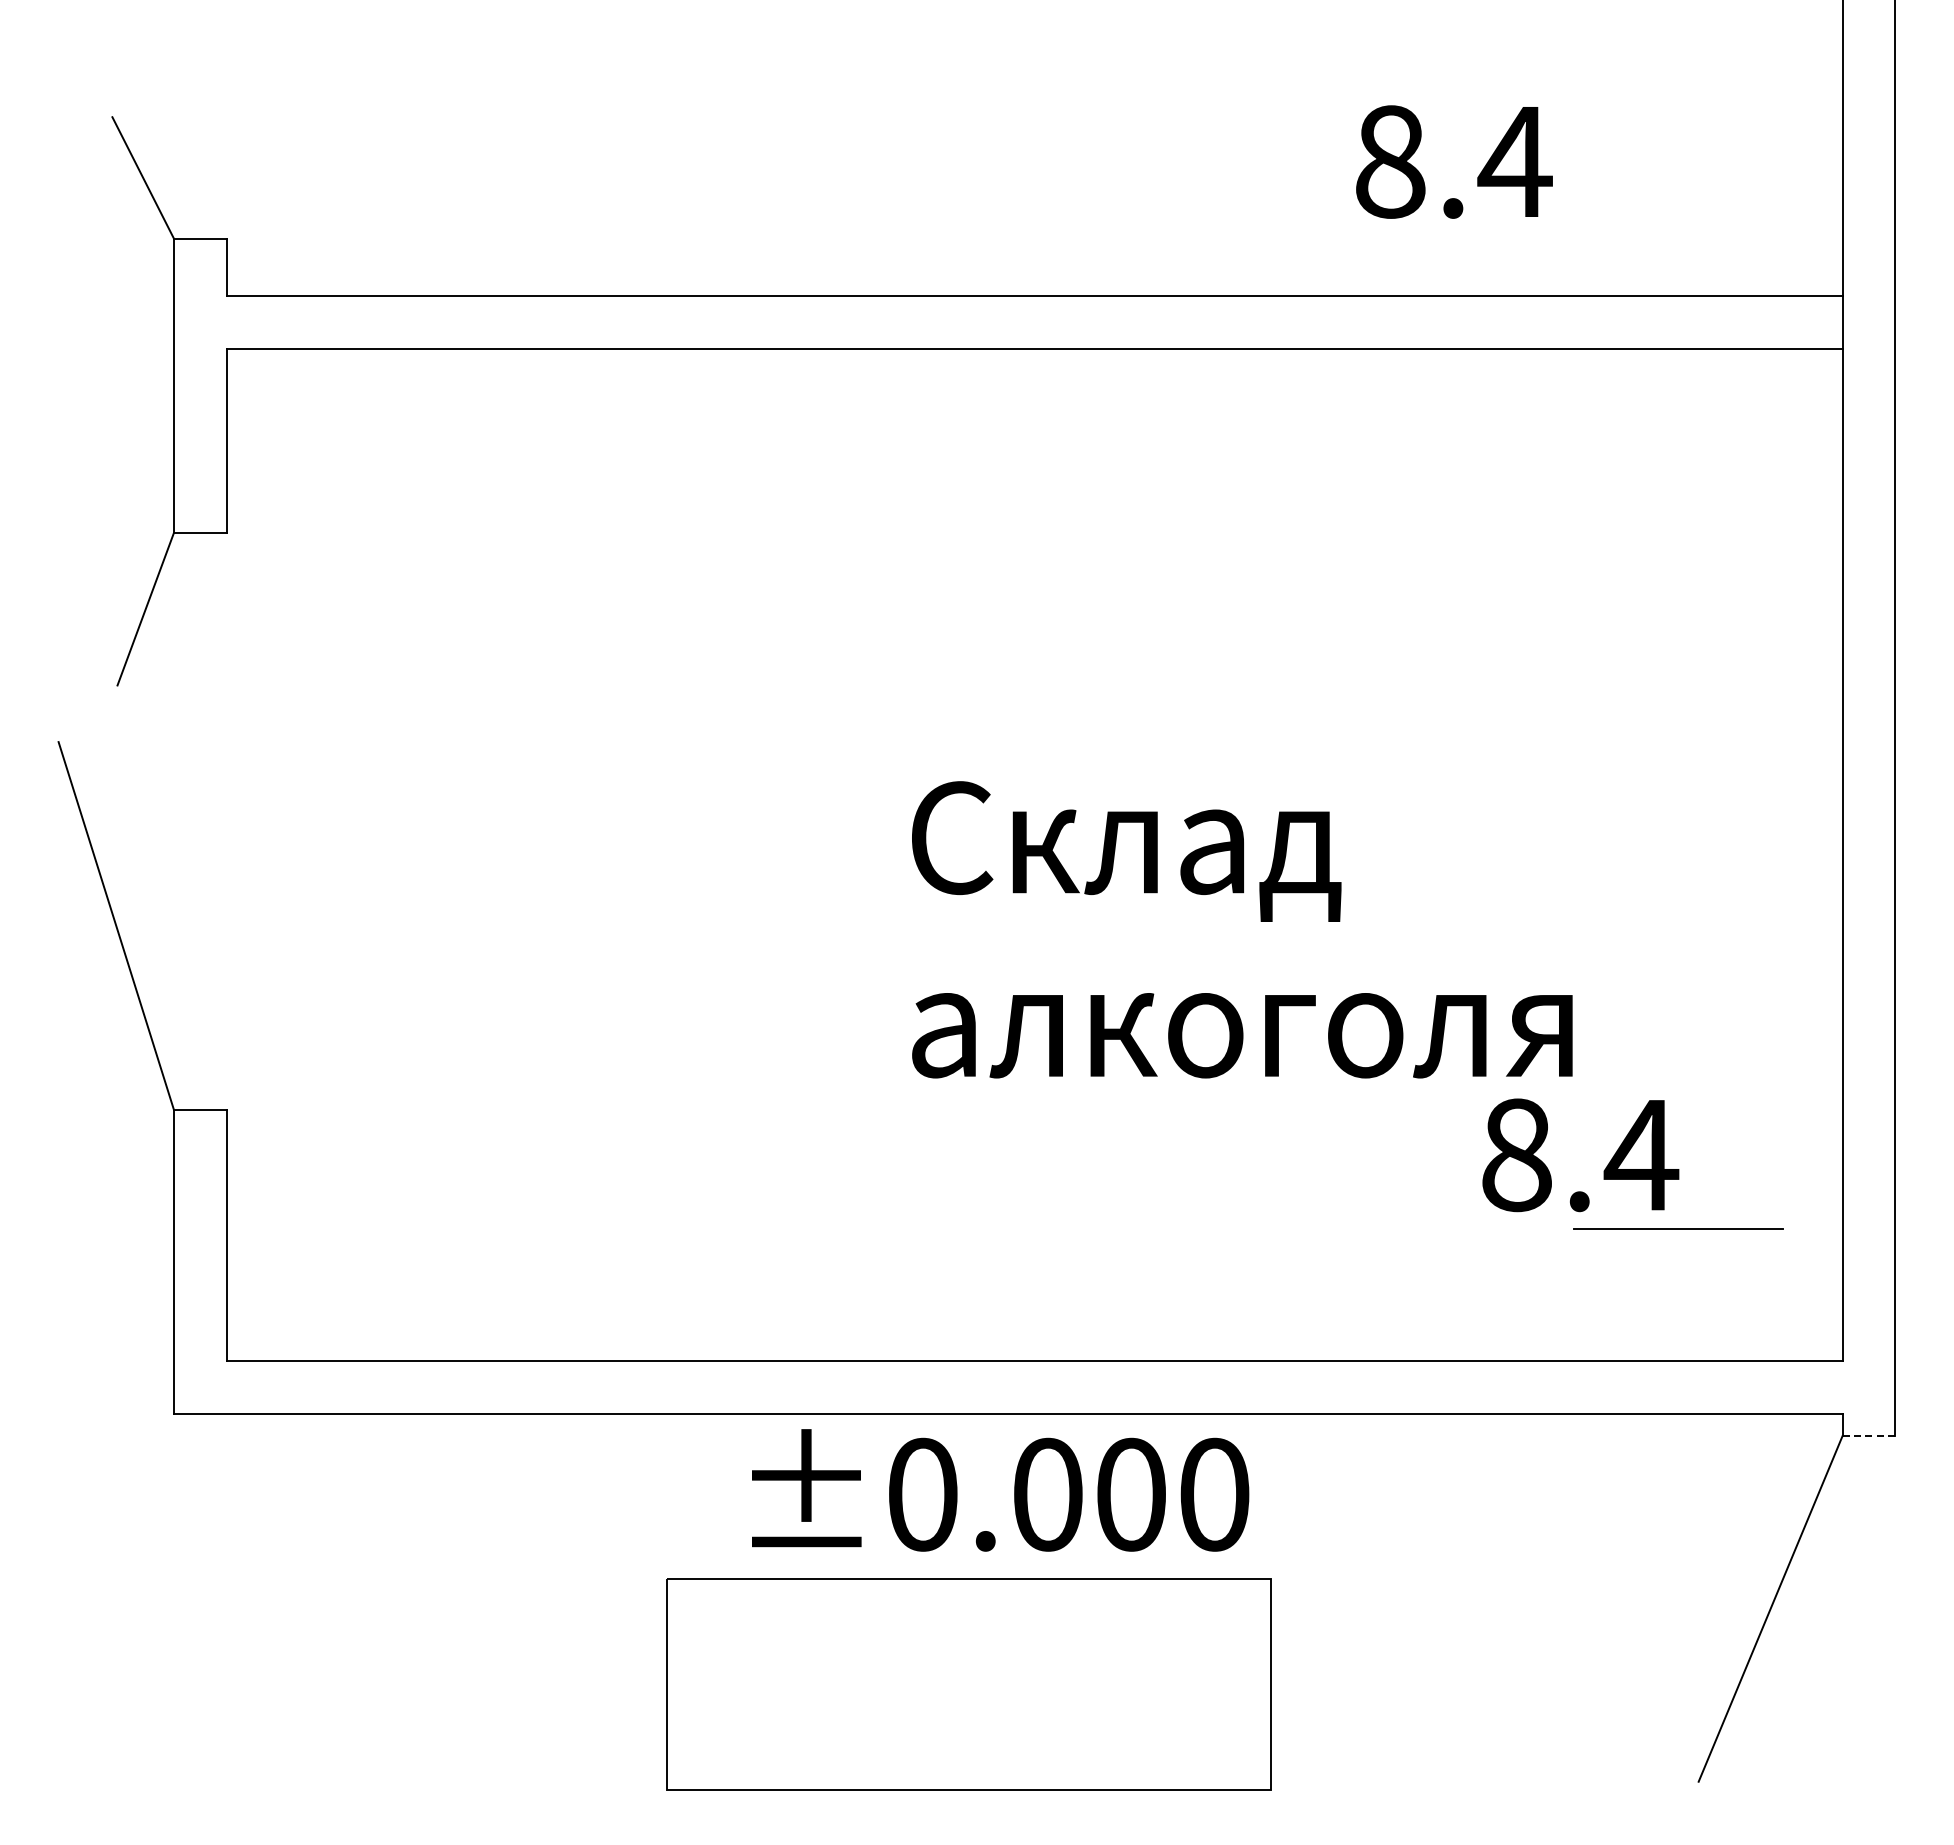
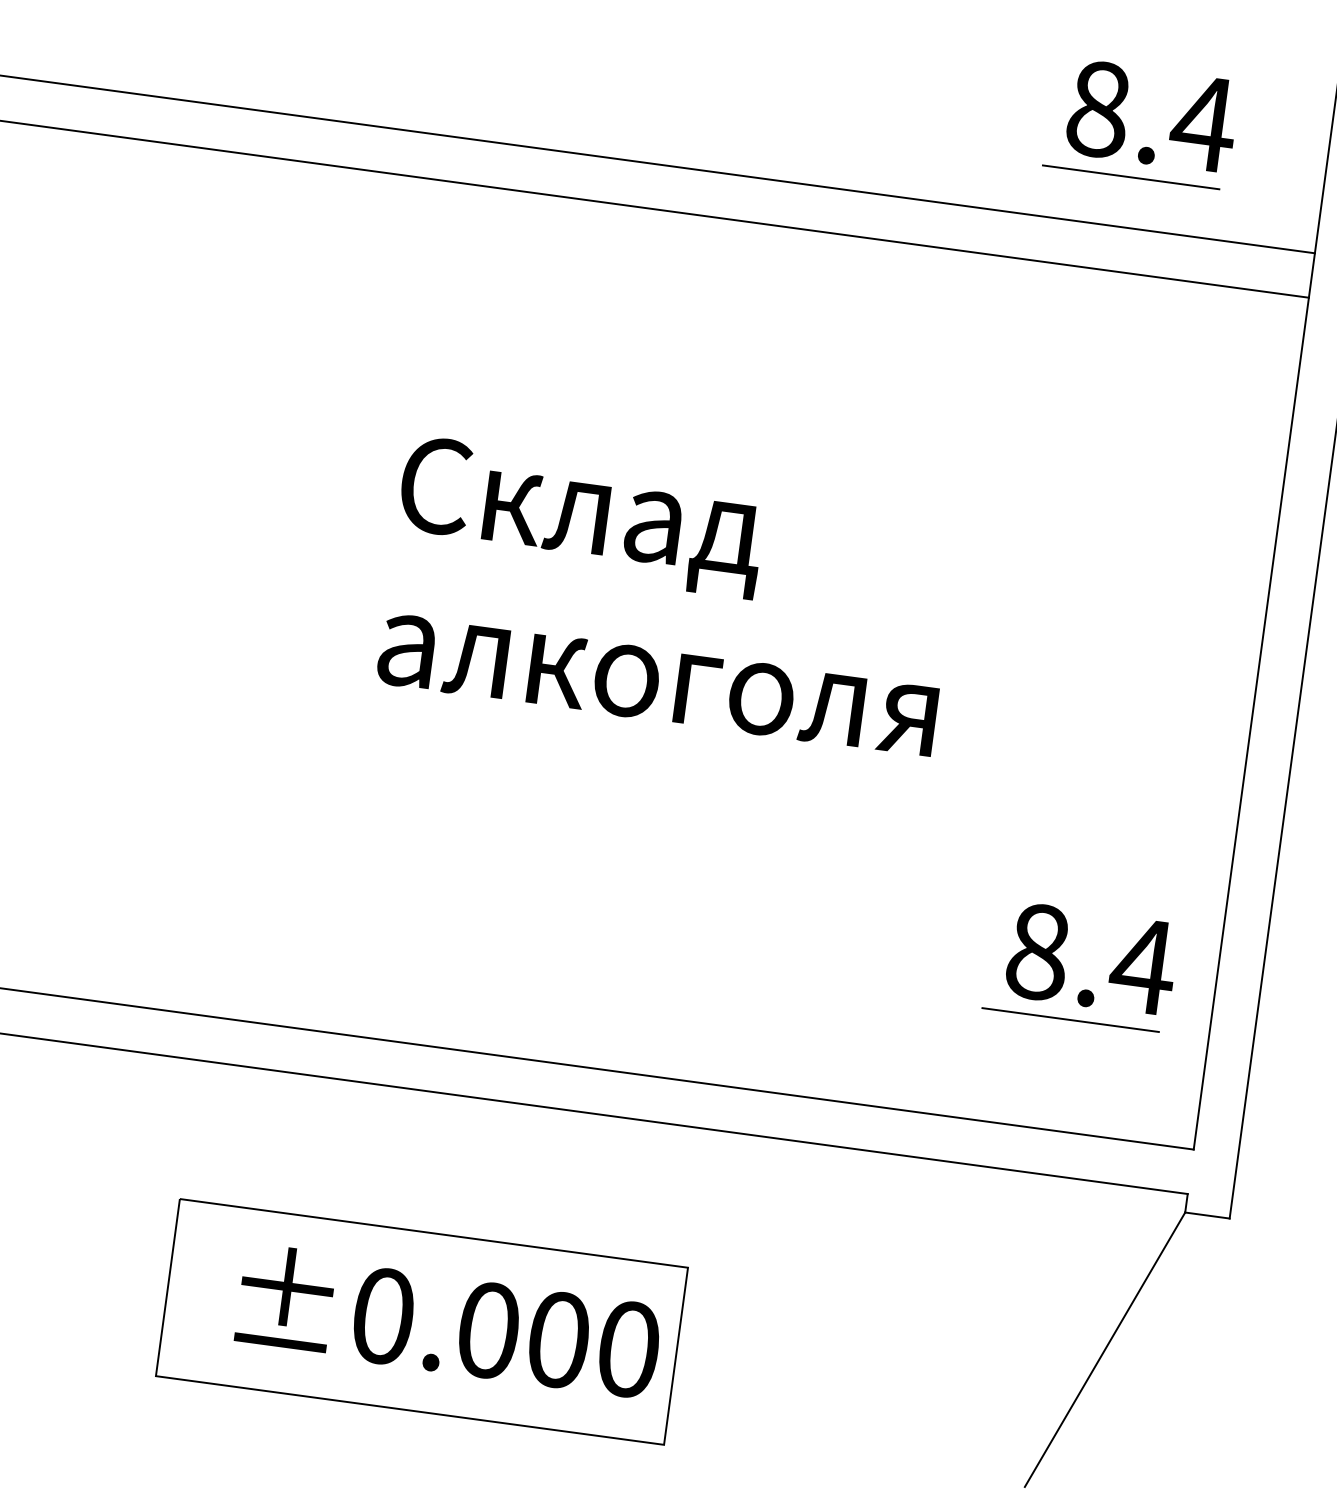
text: (1454, 161) -> (1152, 116), moved
line: (1615, 236) -> (1130, 177), added
text: (1242, 929) -> (669, 595), moved
text: (1580, 1155) -> (1091, 959), moved
line: (1869, 1436) -> (1207, 1215), dashed -> solid
text: (1000, 1490) -> (449, 1321), moved

